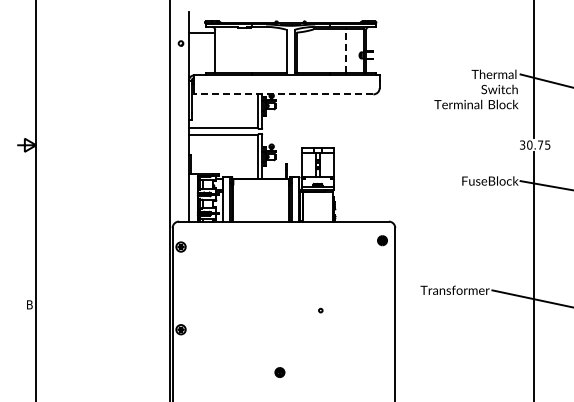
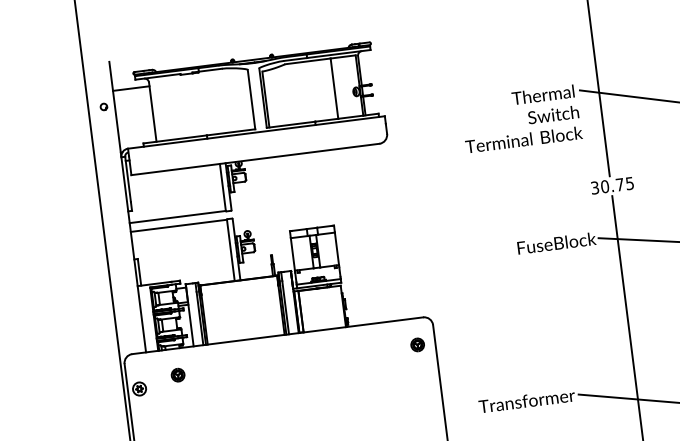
line: (346, 51) -> (334, 89), dashed -> solid
line: (283, 94) -> (254, 159), dashed -> solid
part: (209, 240) -> (177, 374), added

